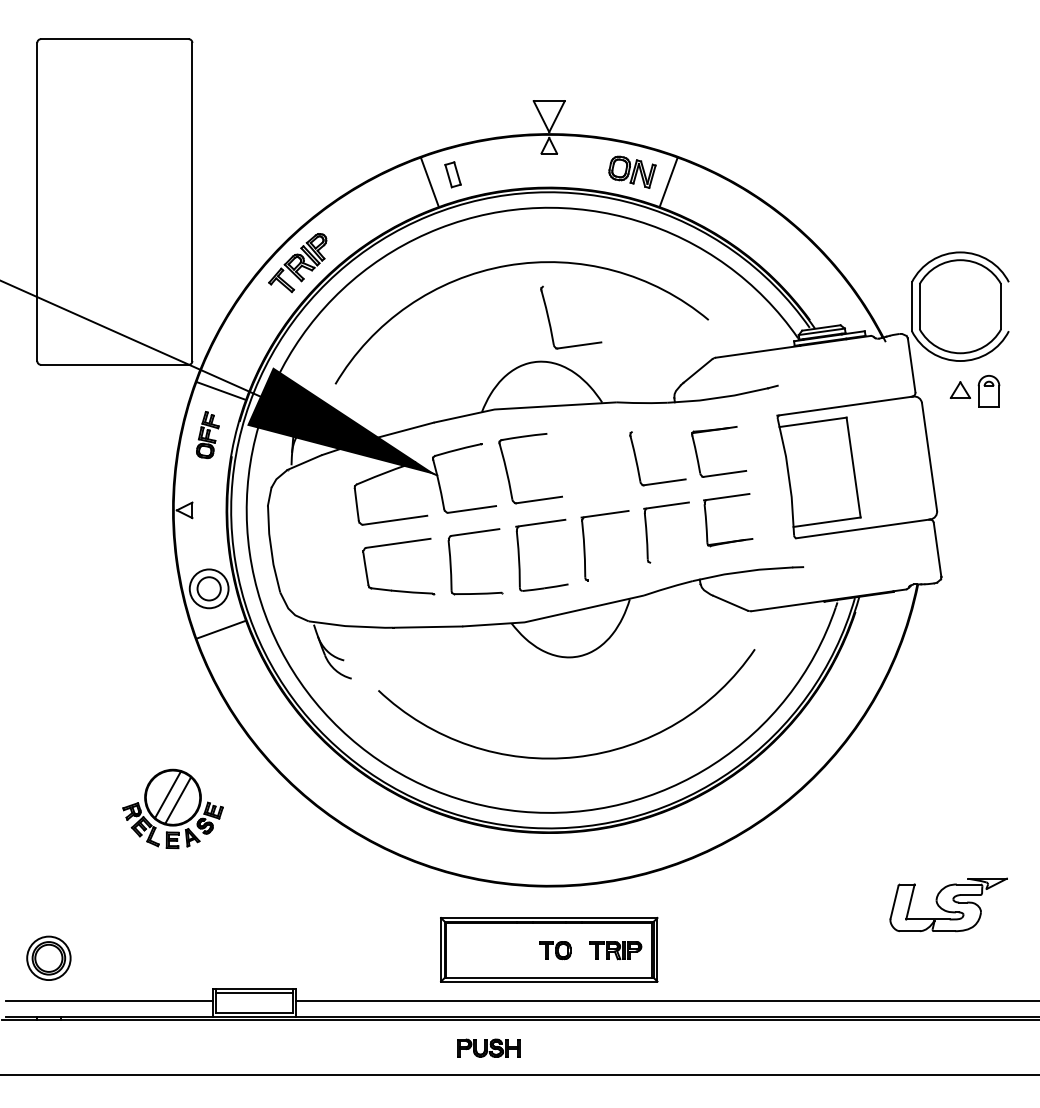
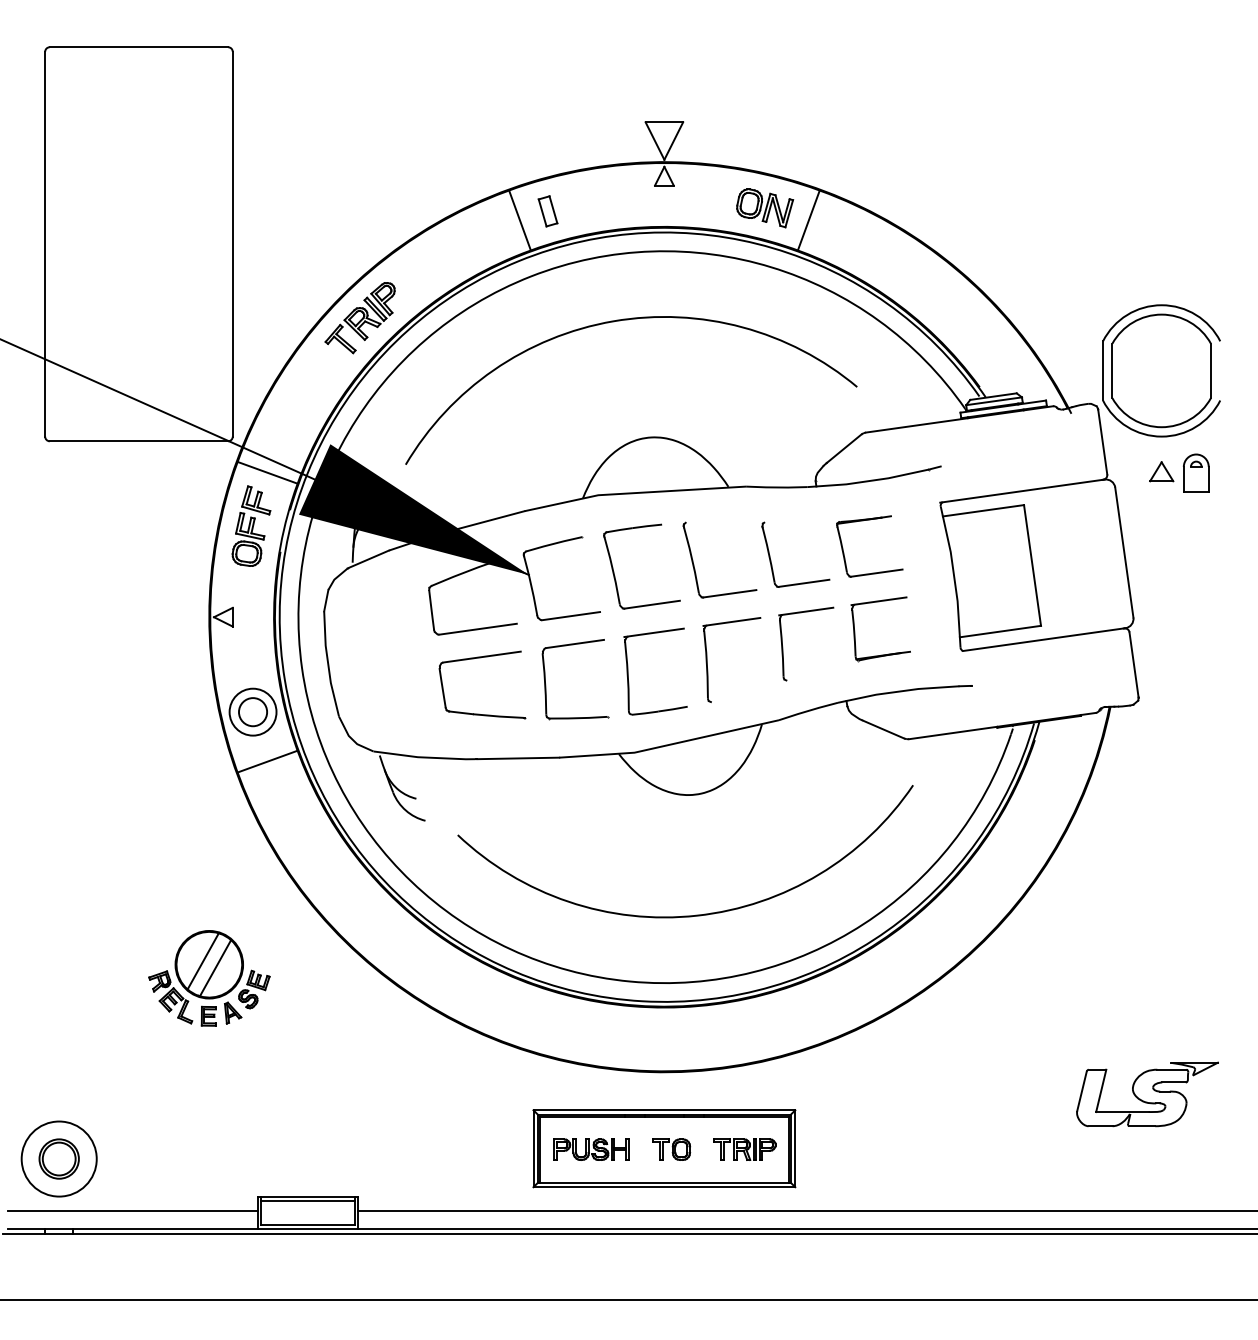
part: (550, 321) -> (694, 564), moved
part: (207, 434) -> (251, 525), size x1.43
circle: (48, 957) -> (58, 1158), size x1.43
part: (488, 1048) -> (591, 1149), moved

